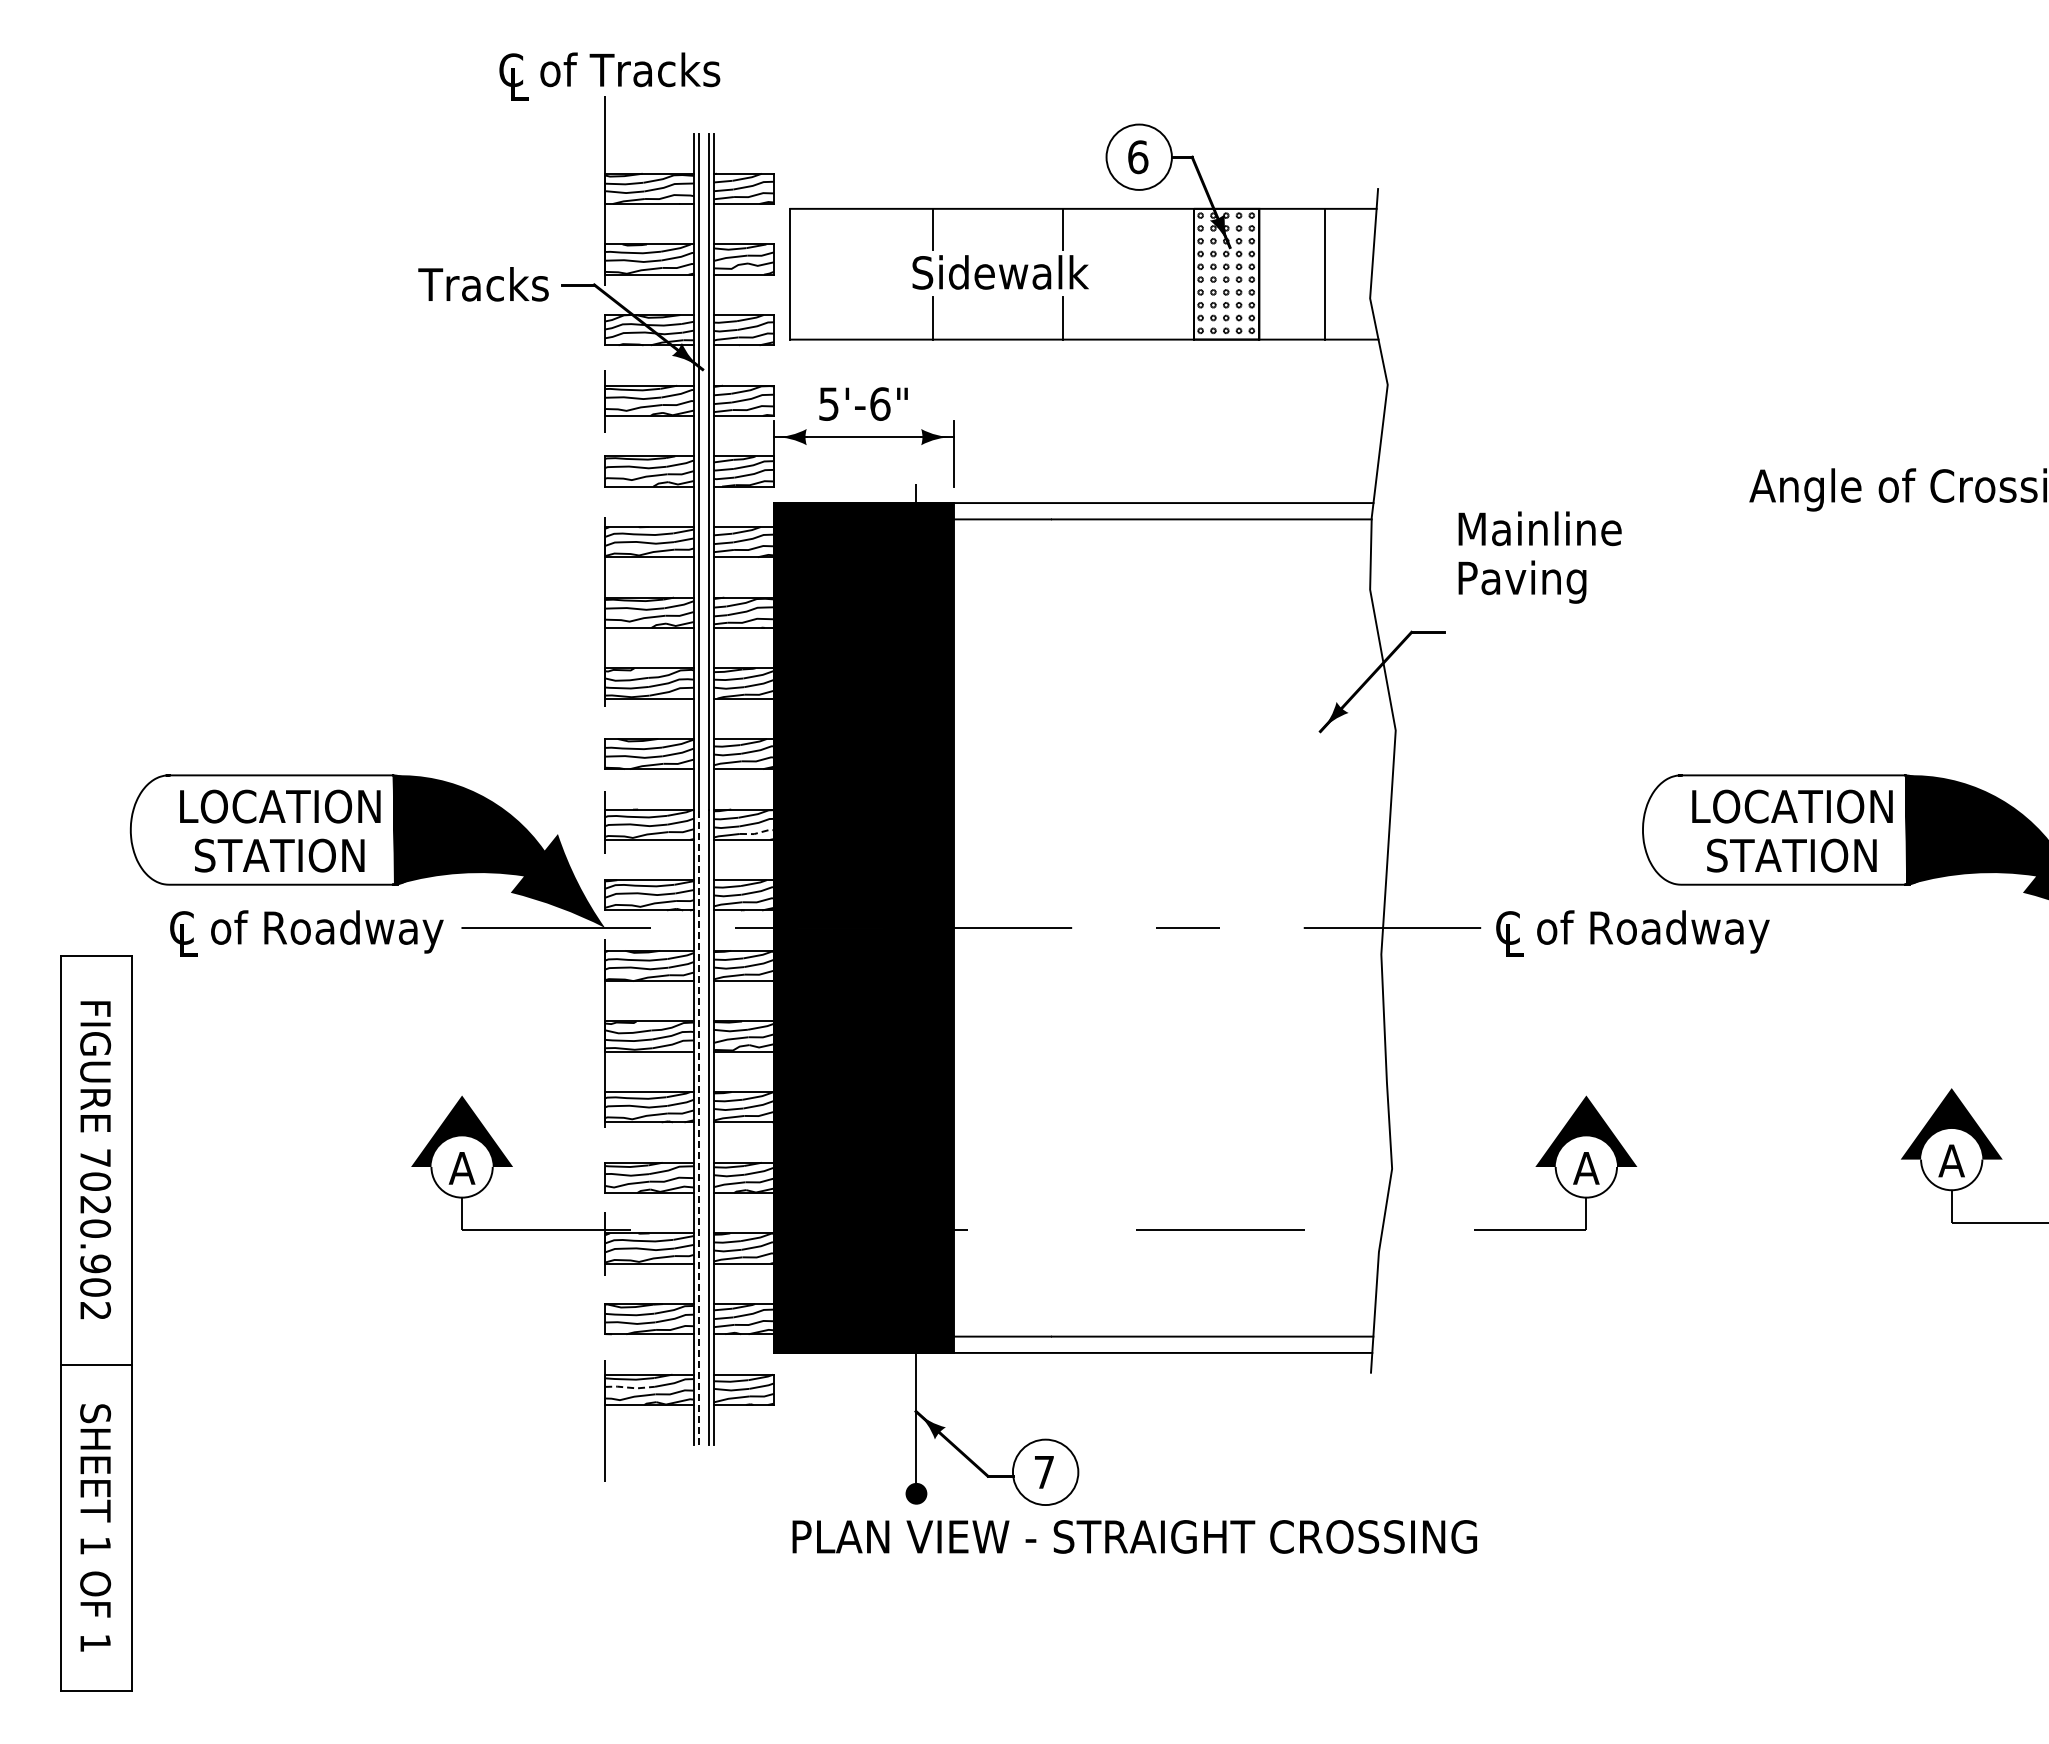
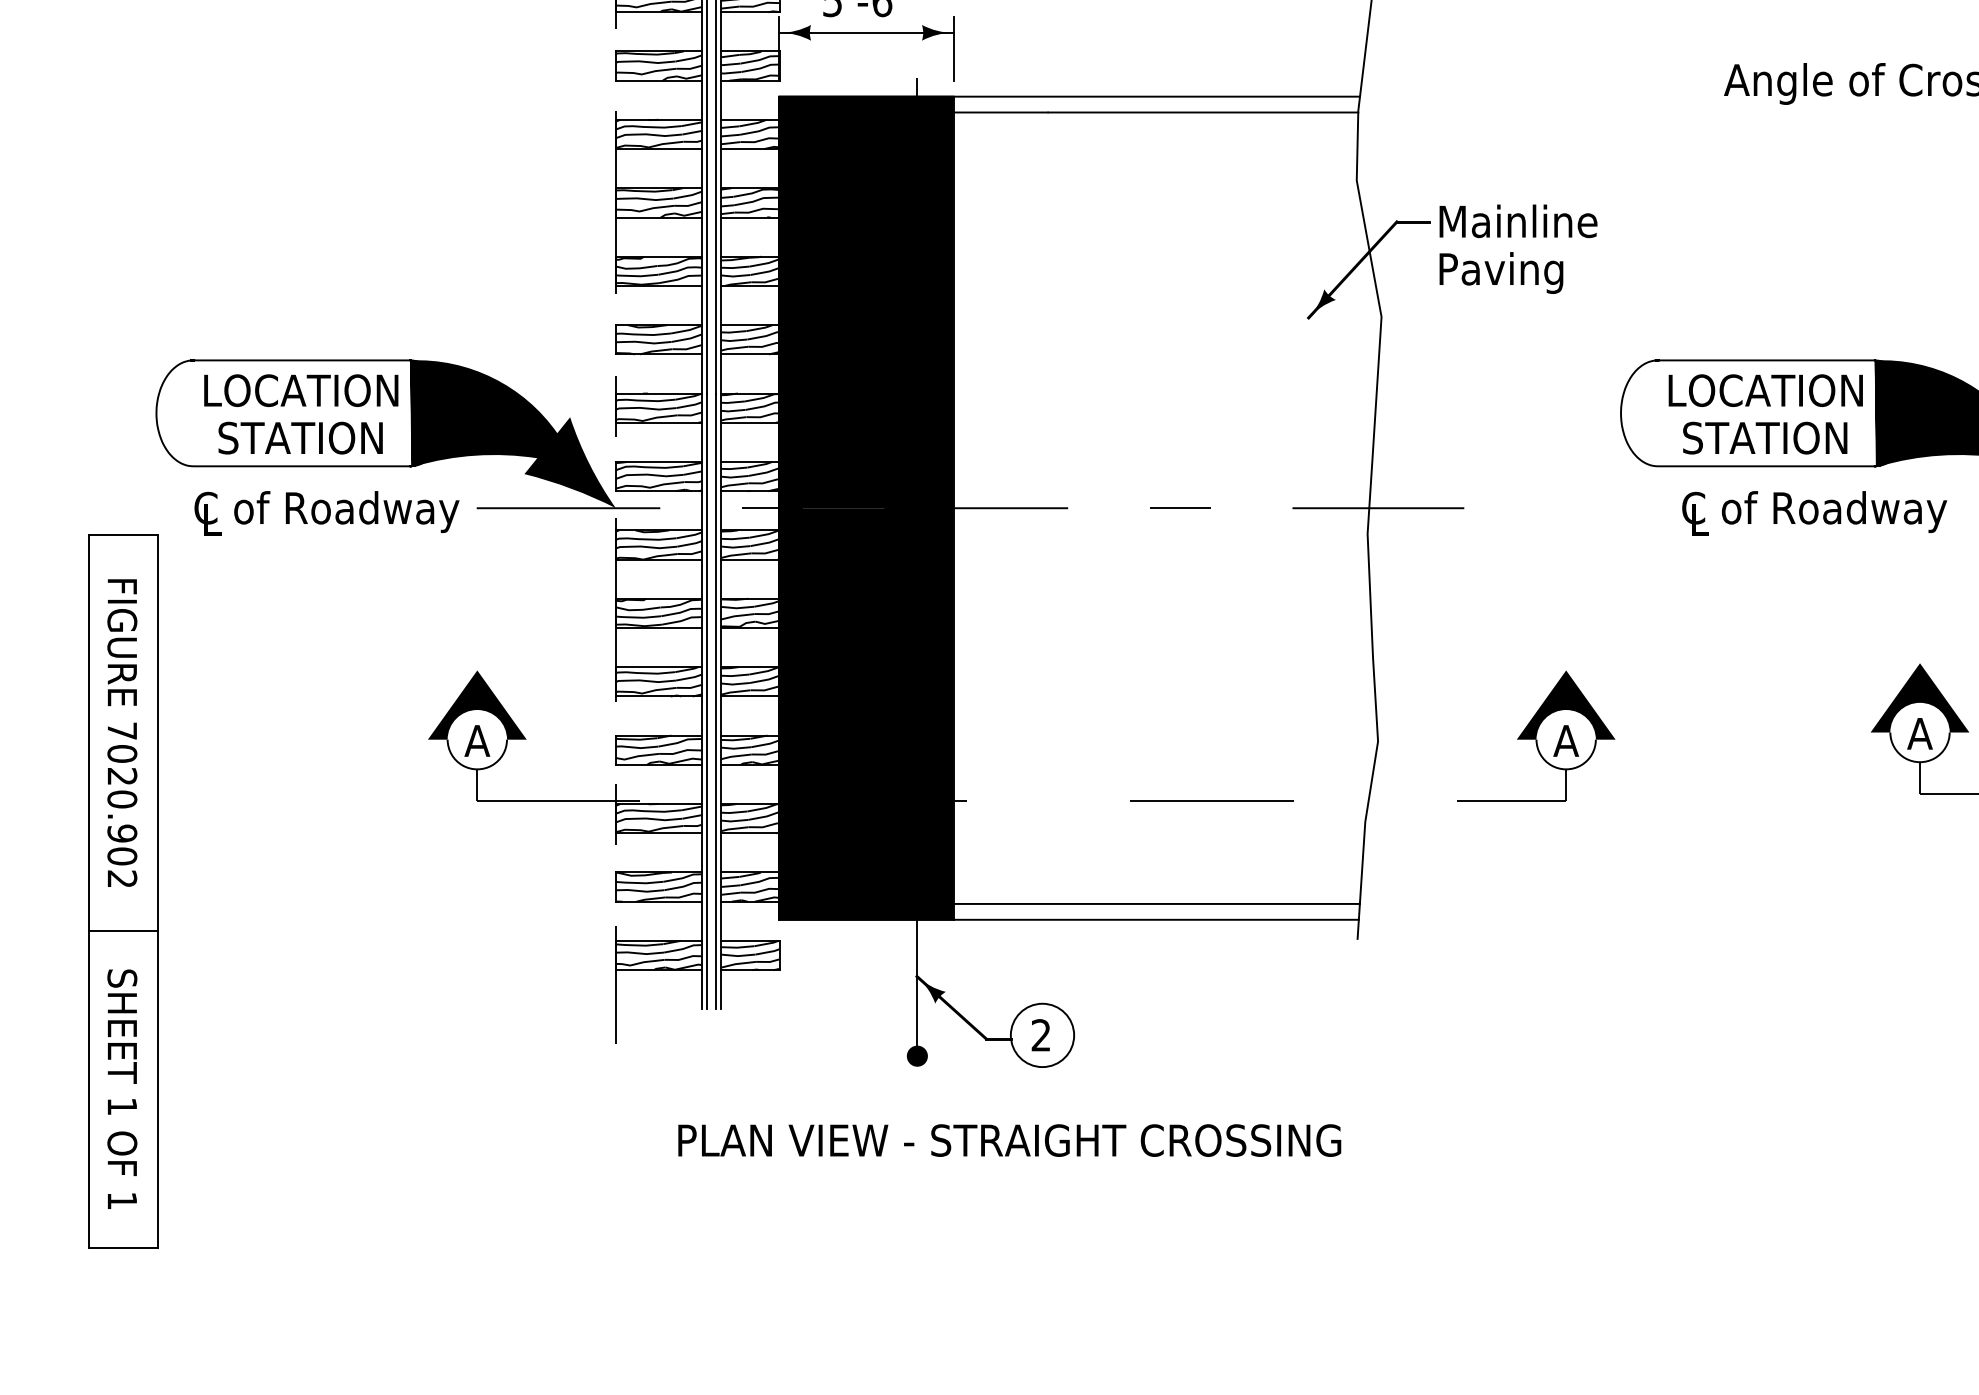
text: (1539, 557) -> (1517, 249), moved
line: (757, 833) -> (763, 416), dashed -> solid
text: (1632, 933) -> (1814, 513), moved
line: (698, 1127) -> (706, 701), dashed -> solid
line: (629, 1387) -> (639, 953), dashed -> solid
text: (1043, 1471) -> (1040, 1034), 7 -> 2
text: (1134, 1536) -> (1009, 1140), moved

